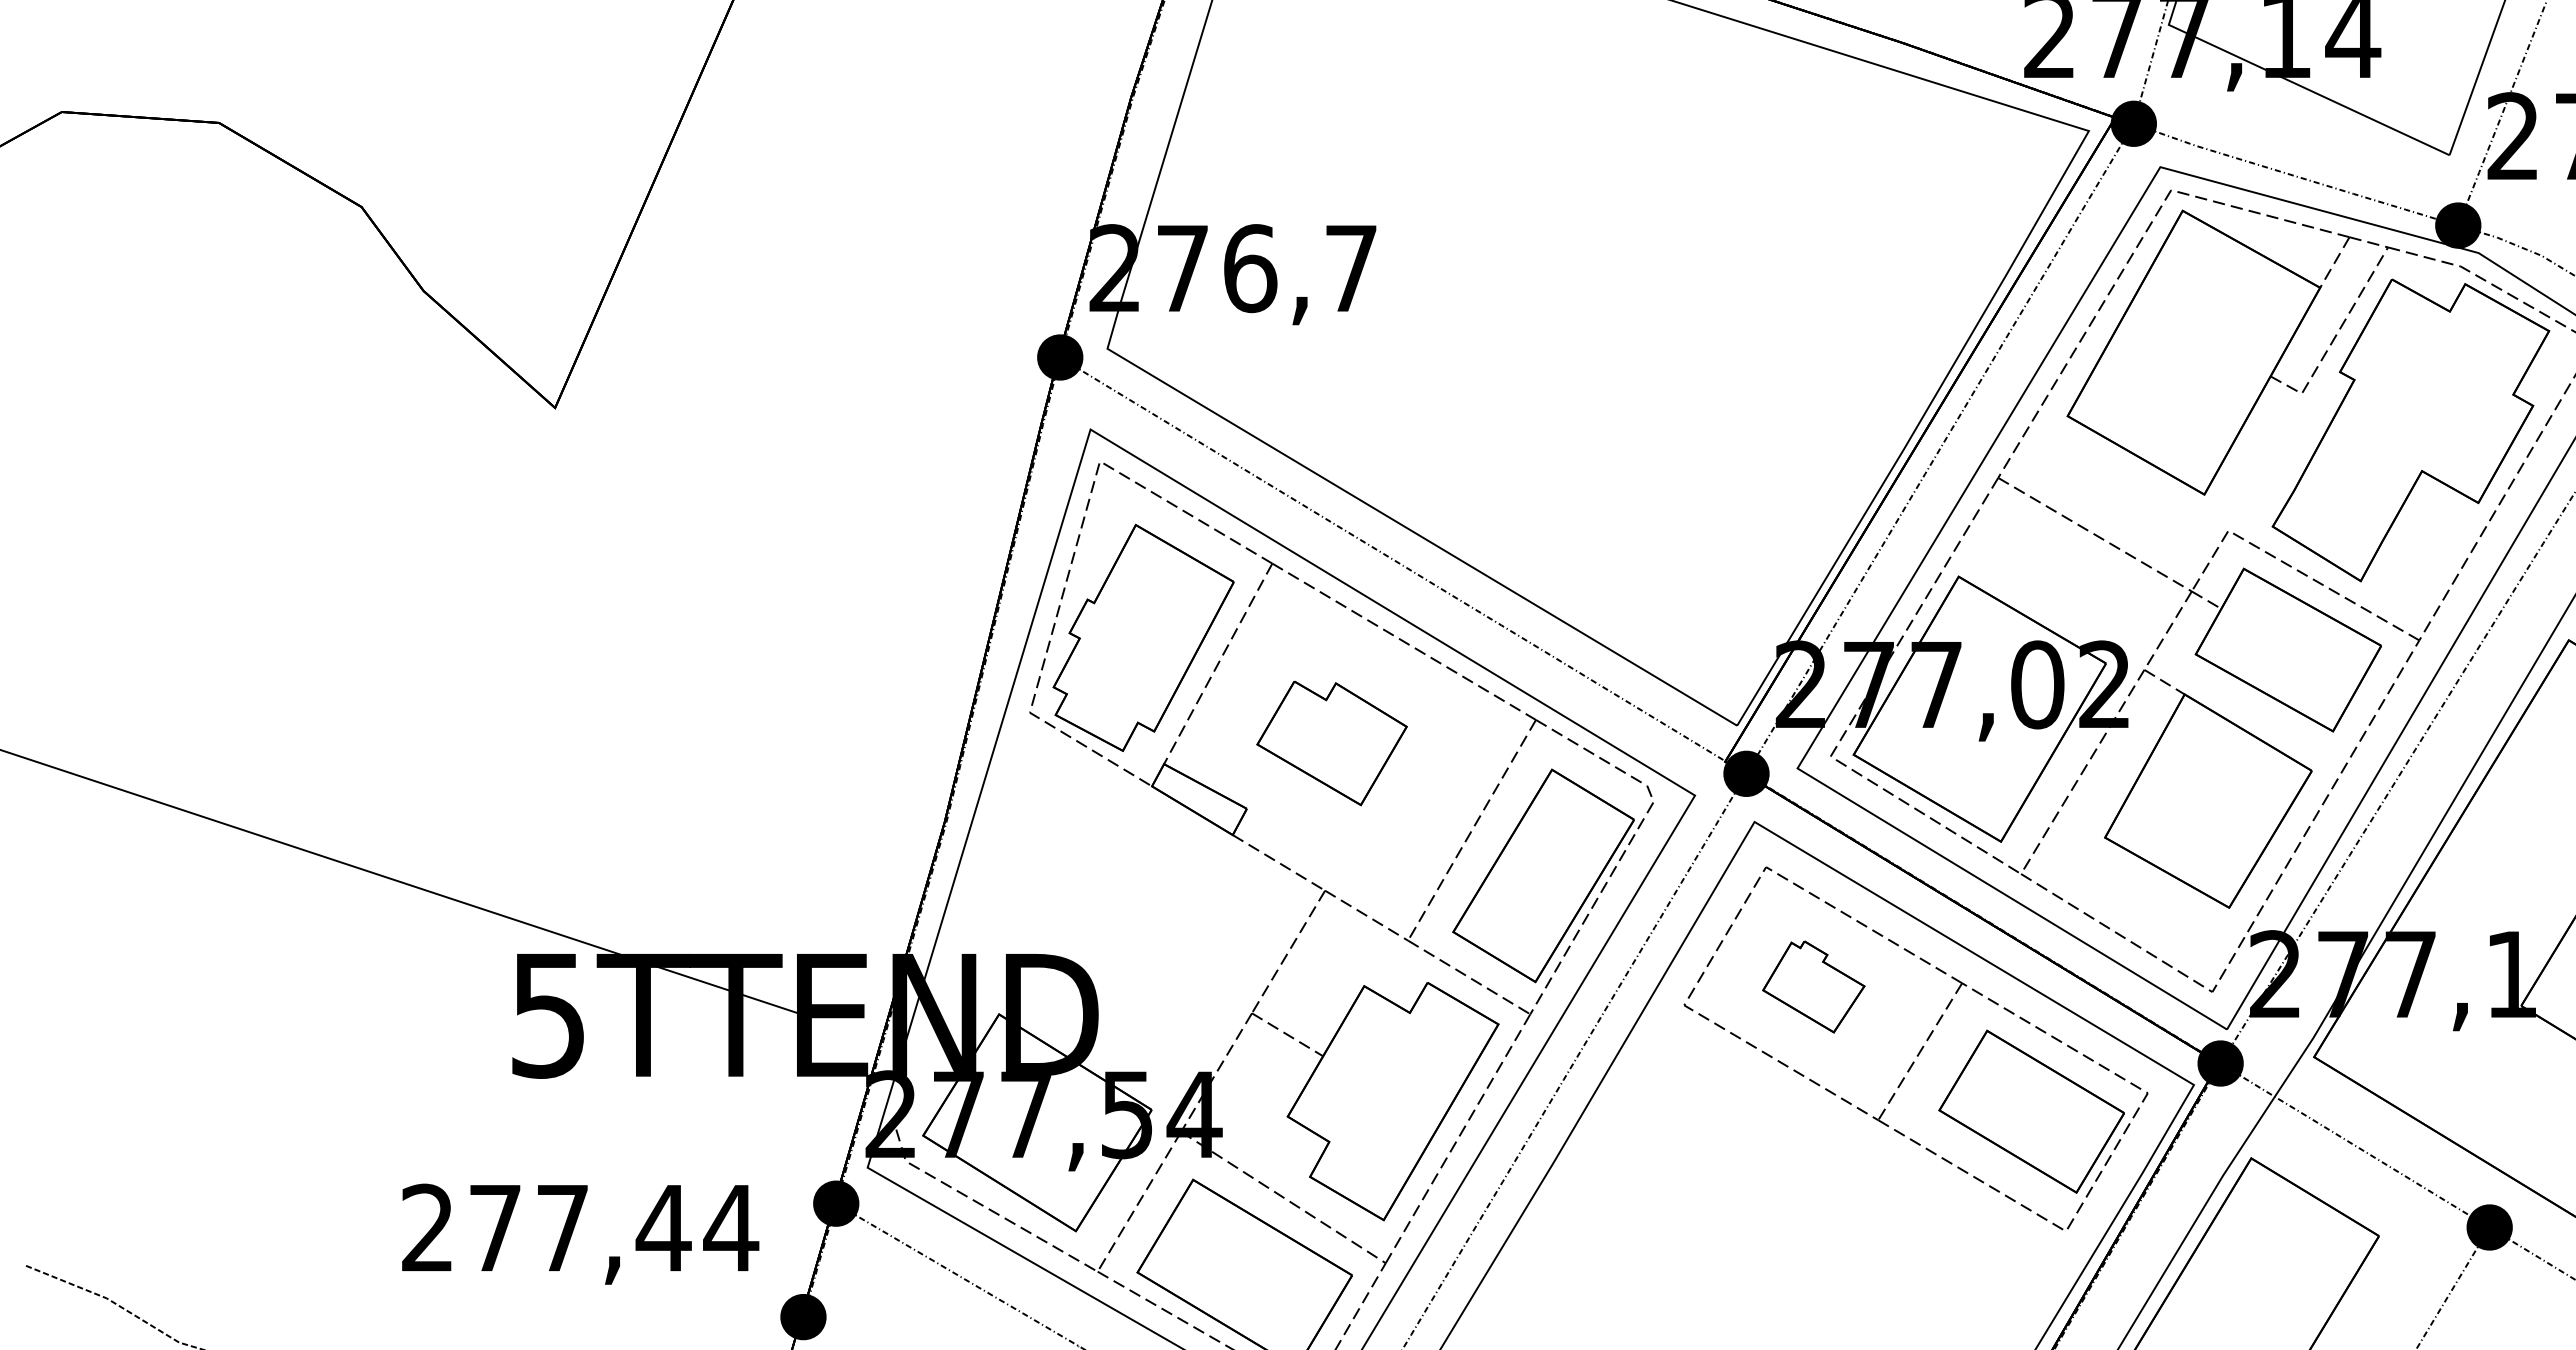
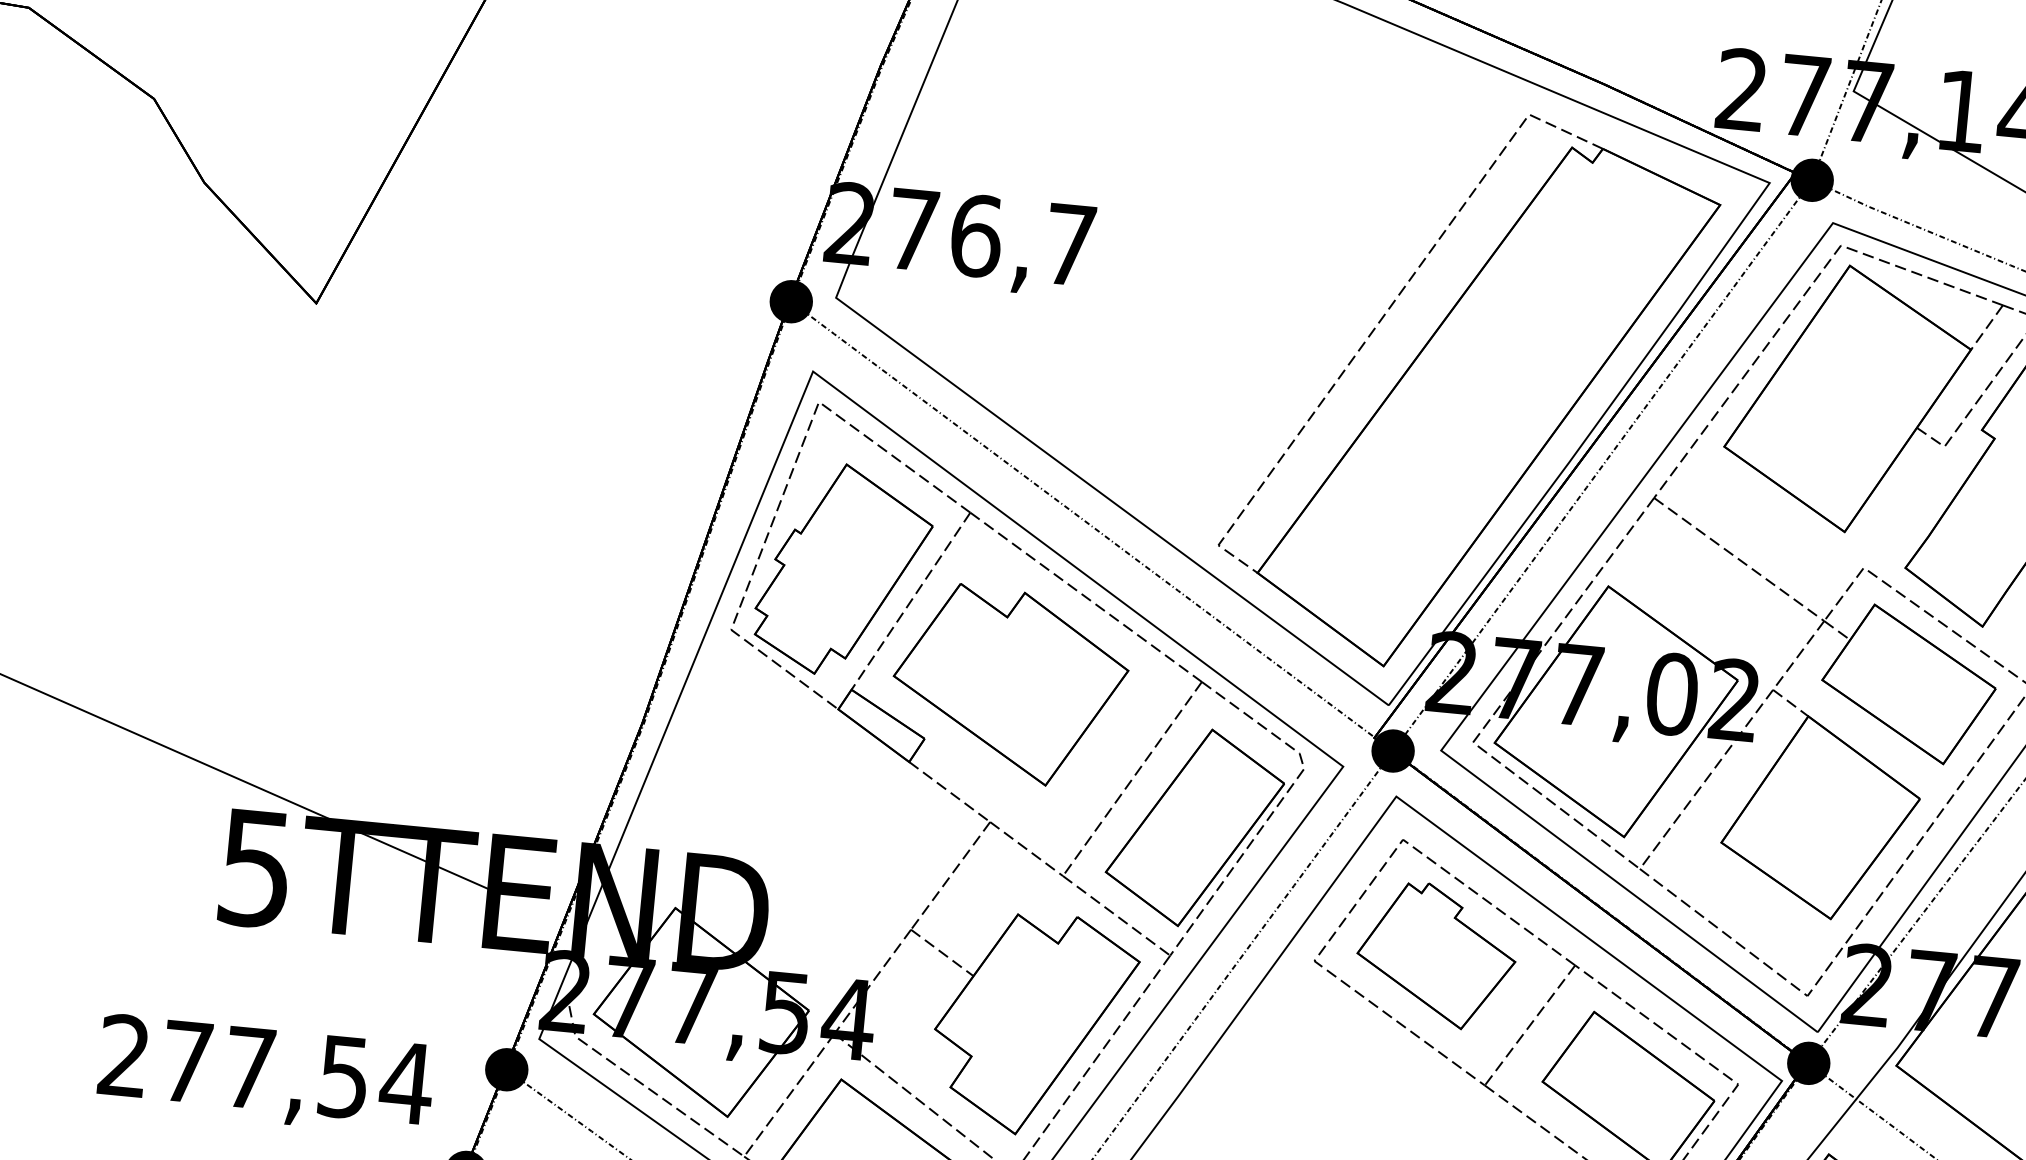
part: (1789, 383) -> (1468, 391), added
part: (1331, 743) -> (1009, 685), size x1.67
part: (1813, 986) -> (1436, 955), size x1.67
text: (663, 1228) -> (343, 1077), 277,44 -> 277,54

